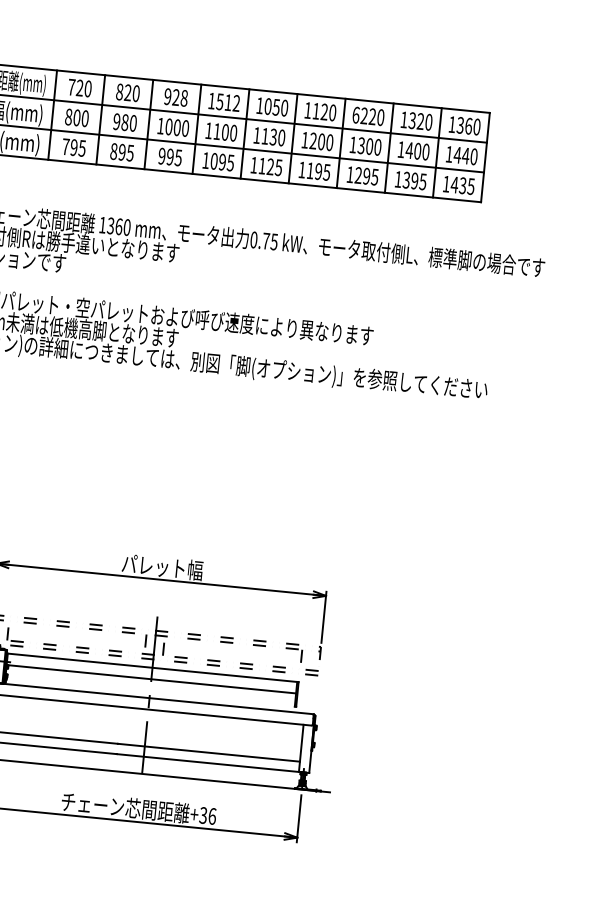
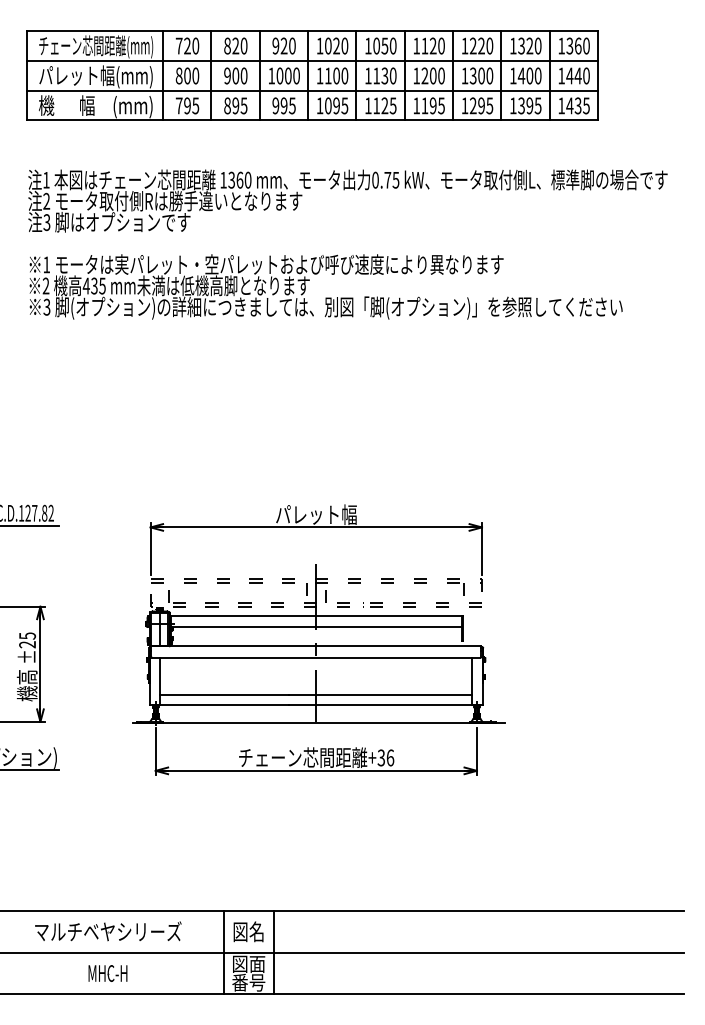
text: (184, 98) -> (292, 46), 928 -> 920
text: (228, 102) -> (336, 45), 1512 -> 1020
text: (355, 114) -> (464, 45), 6220 -> 1220
text: (124, 123) -> (235, 76), 980 -> 900

